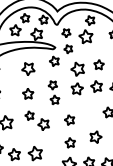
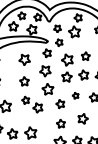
part: (53, 92) -> (46, 80), size x1.43
part: (87, 110) -> (75, 95), added

